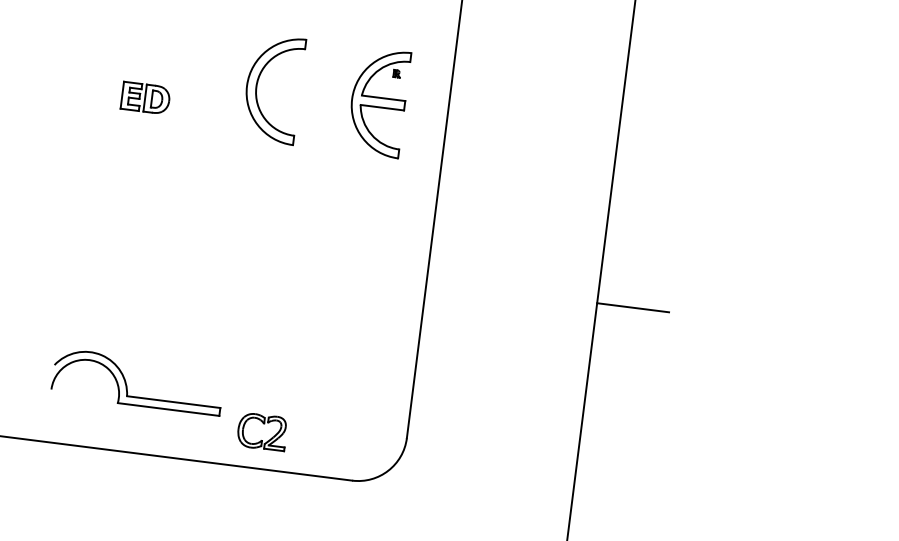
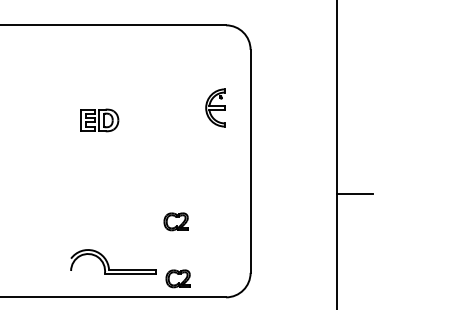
part: (260, 80) -> (155, 104), removed
part: (145, 98) -> (99, 120), size x1.6
part: (378, 101) -> (215, 107), size x0.7
part: (270, 317) -> (175, 221), added

